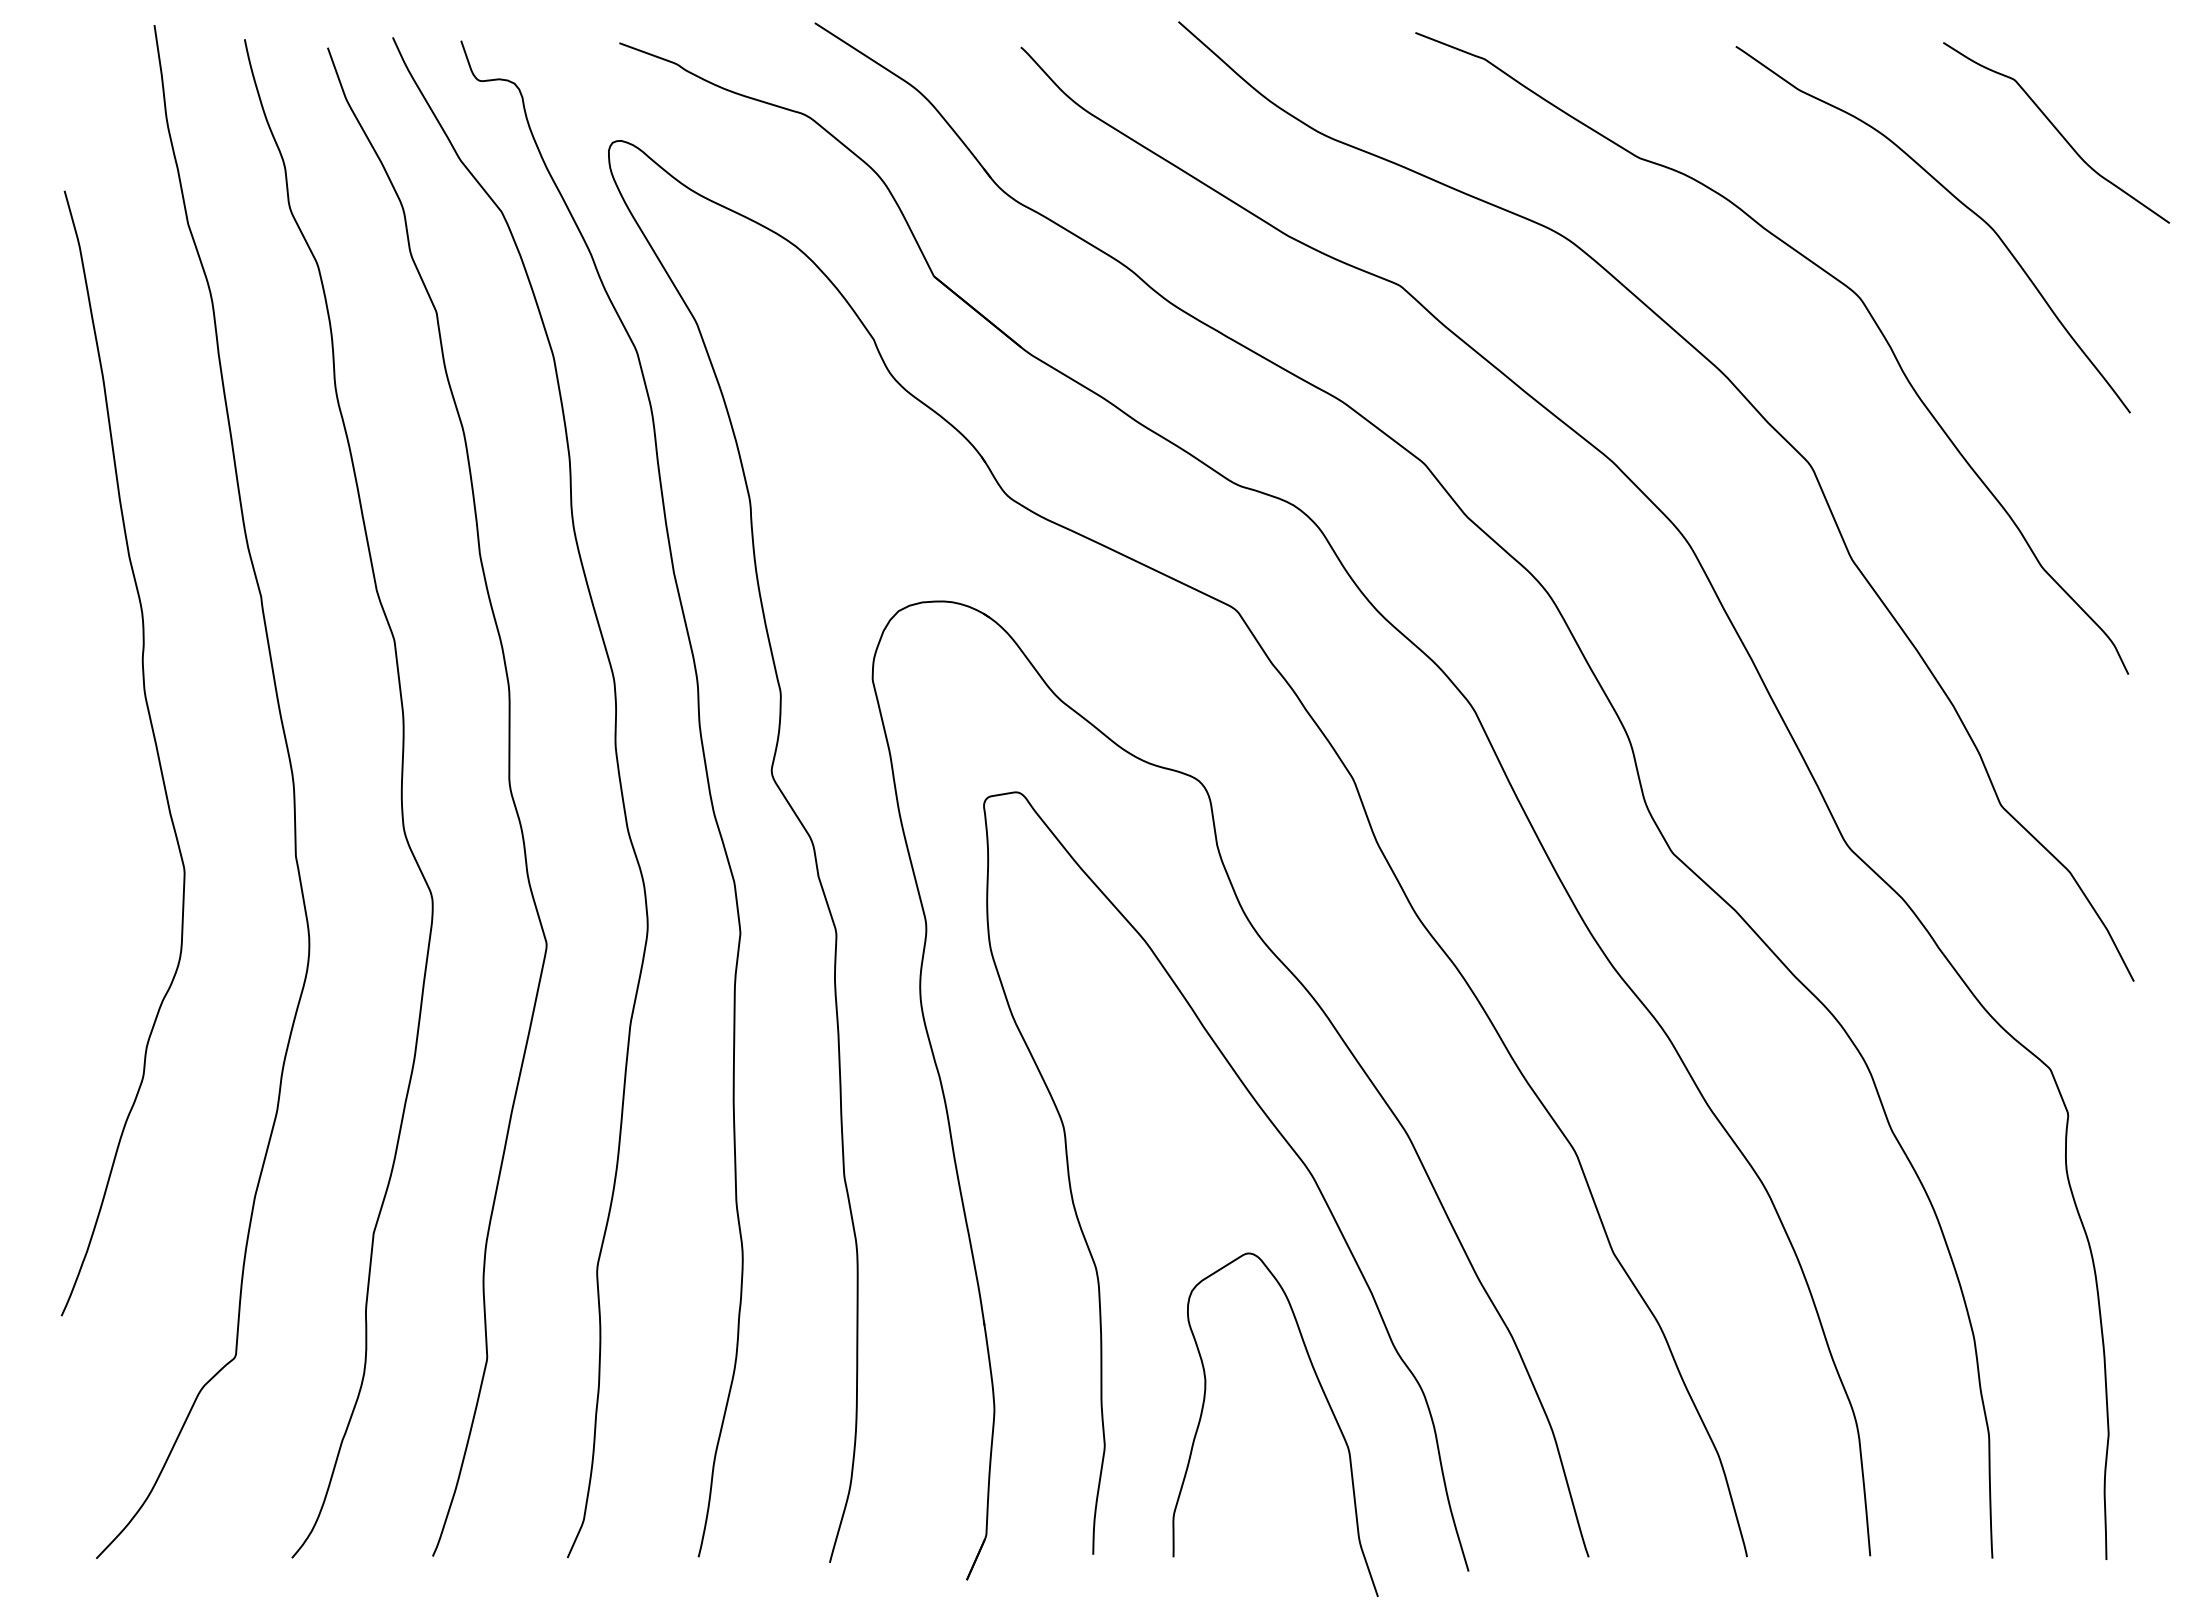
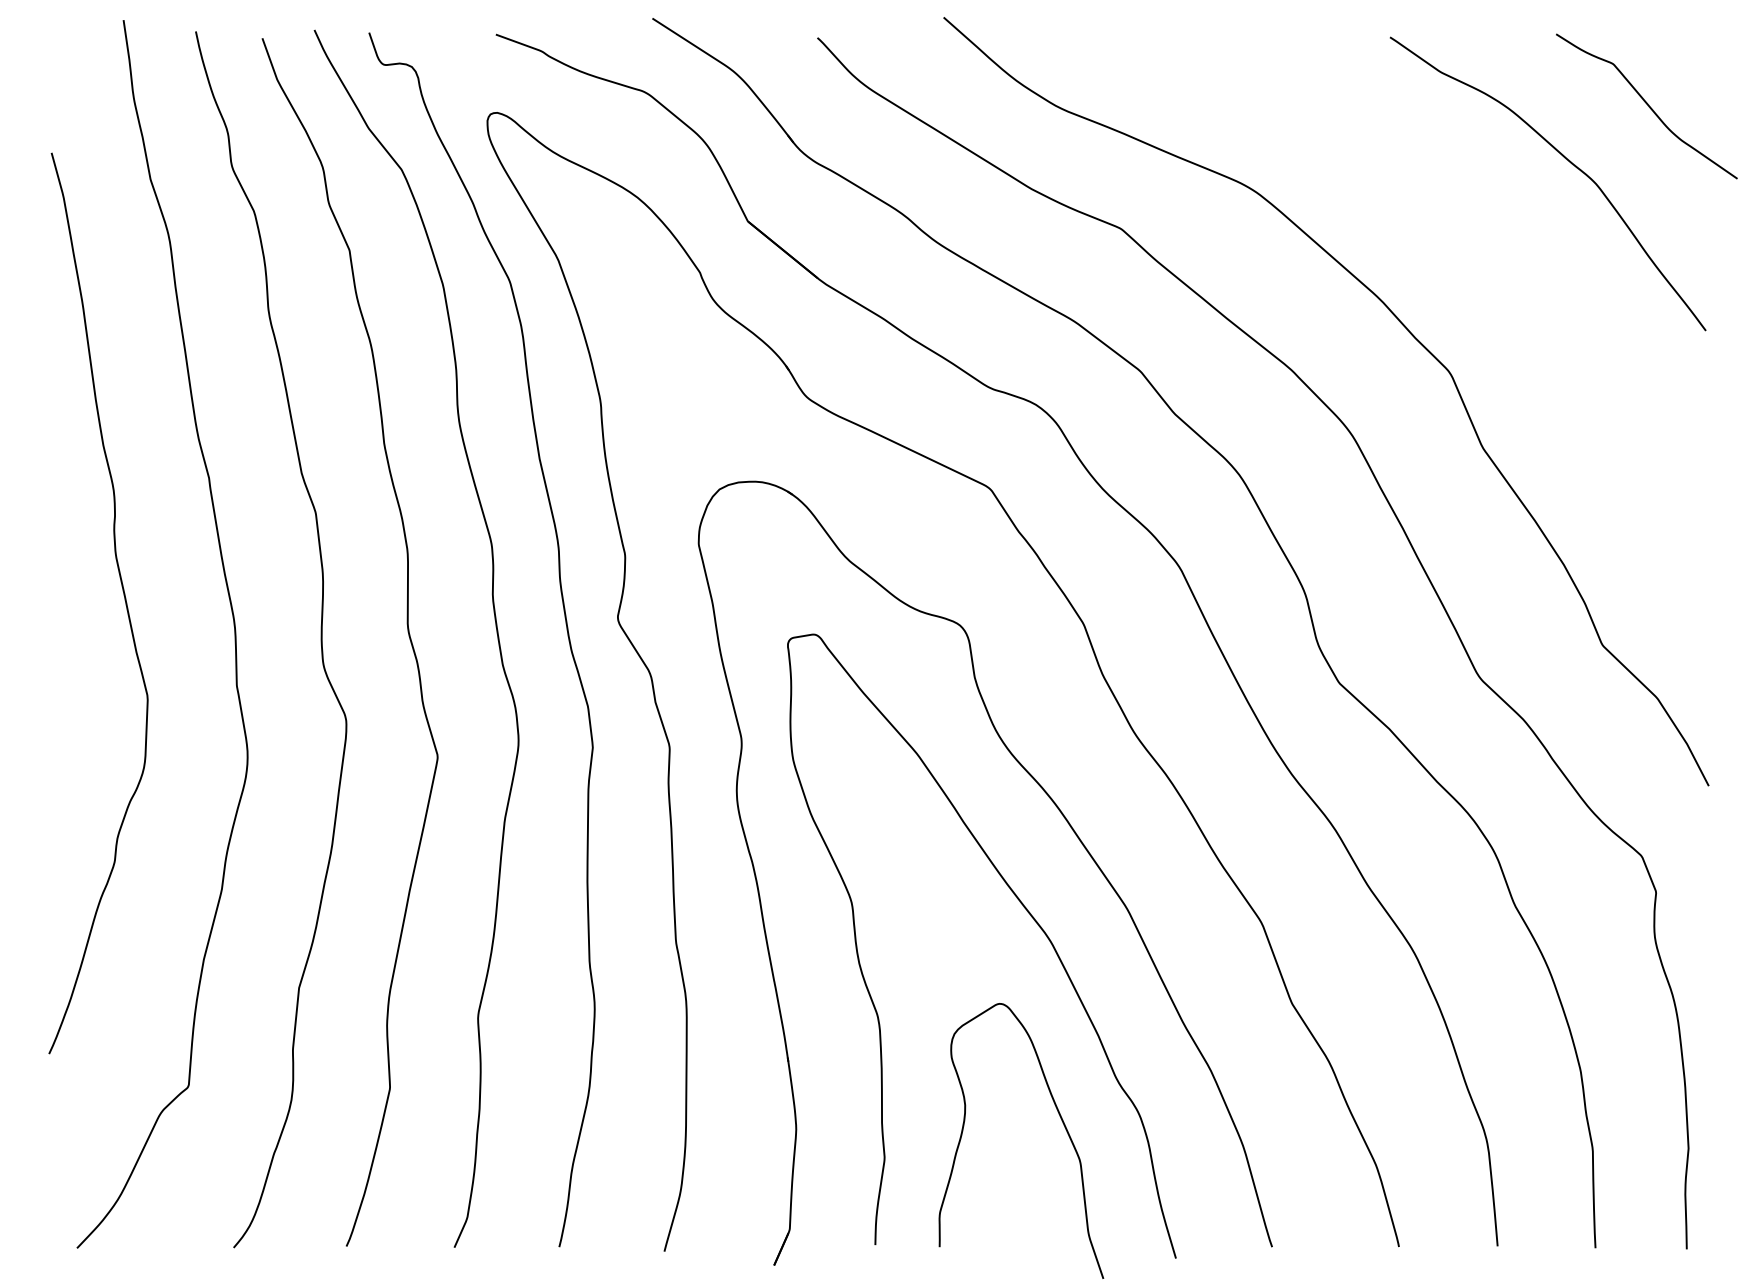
curve: (1830, 276) -> (1465, 221), removed

